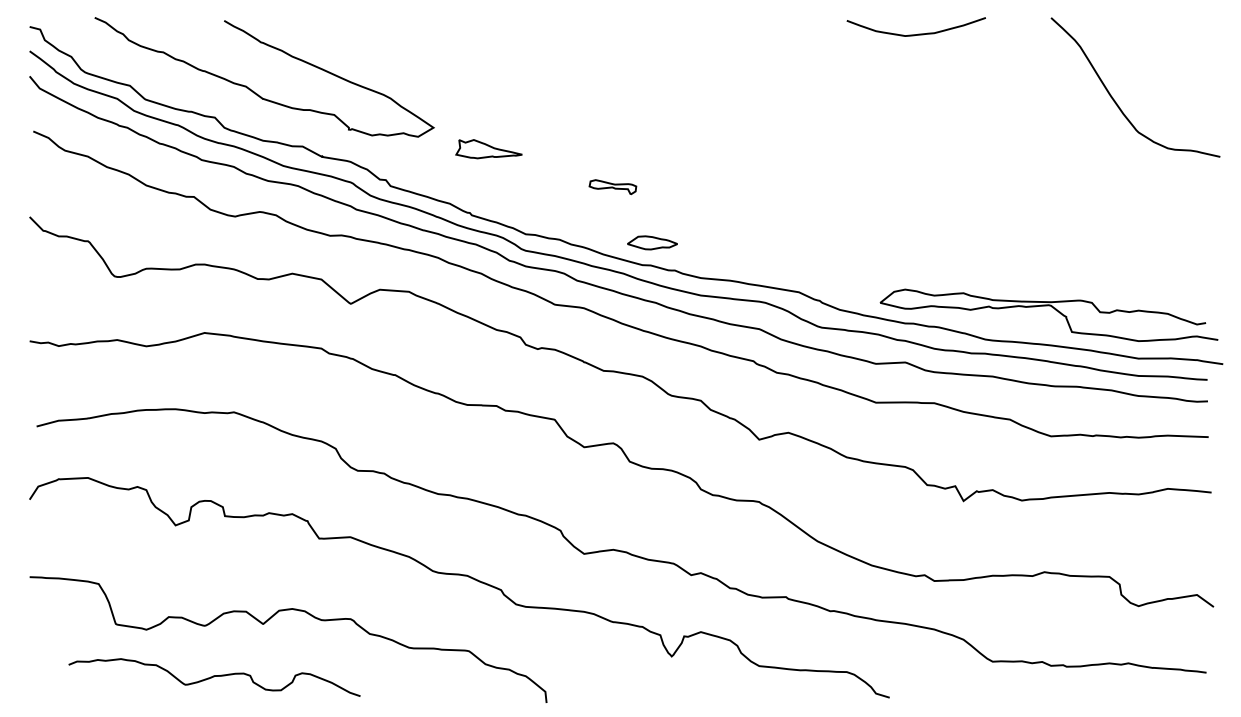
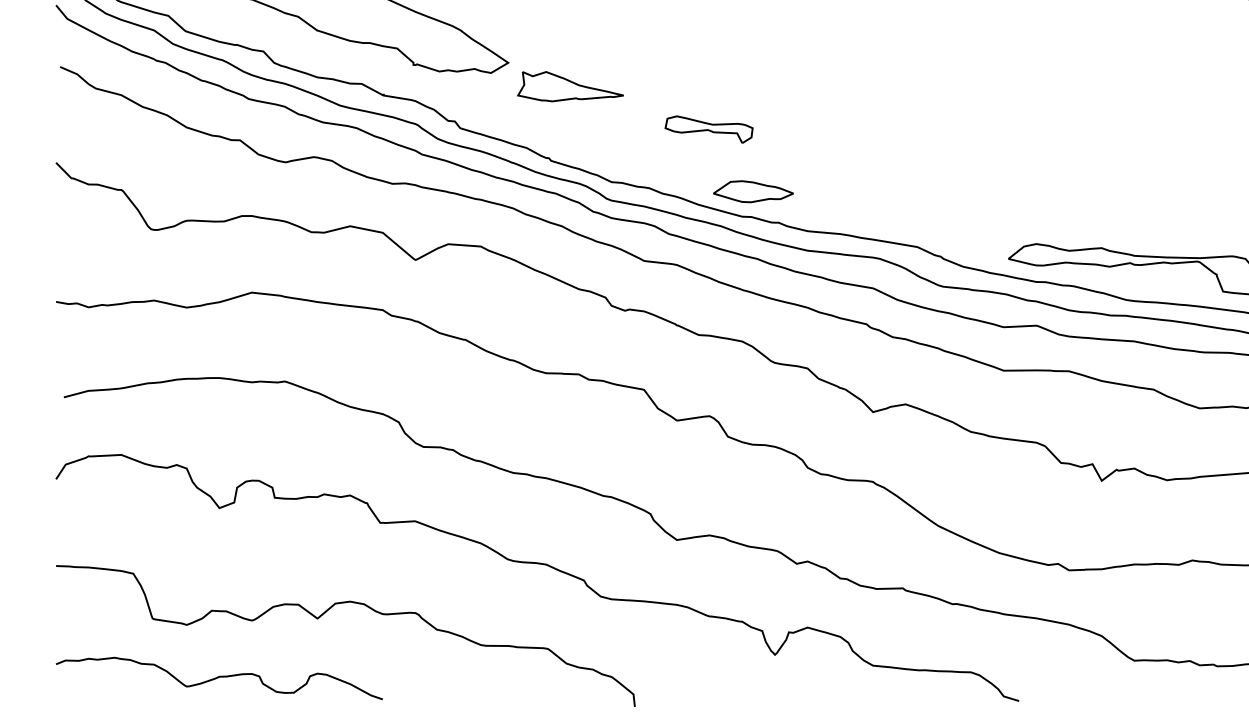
part: (488, 149) -> (569, 87), size x1.43
part: (612, 186) -> (708, 128), size x1.67
part: (652, 242) -> (753, 191), size x1.43
curve: (214, 677) -> (219, 678), moved

